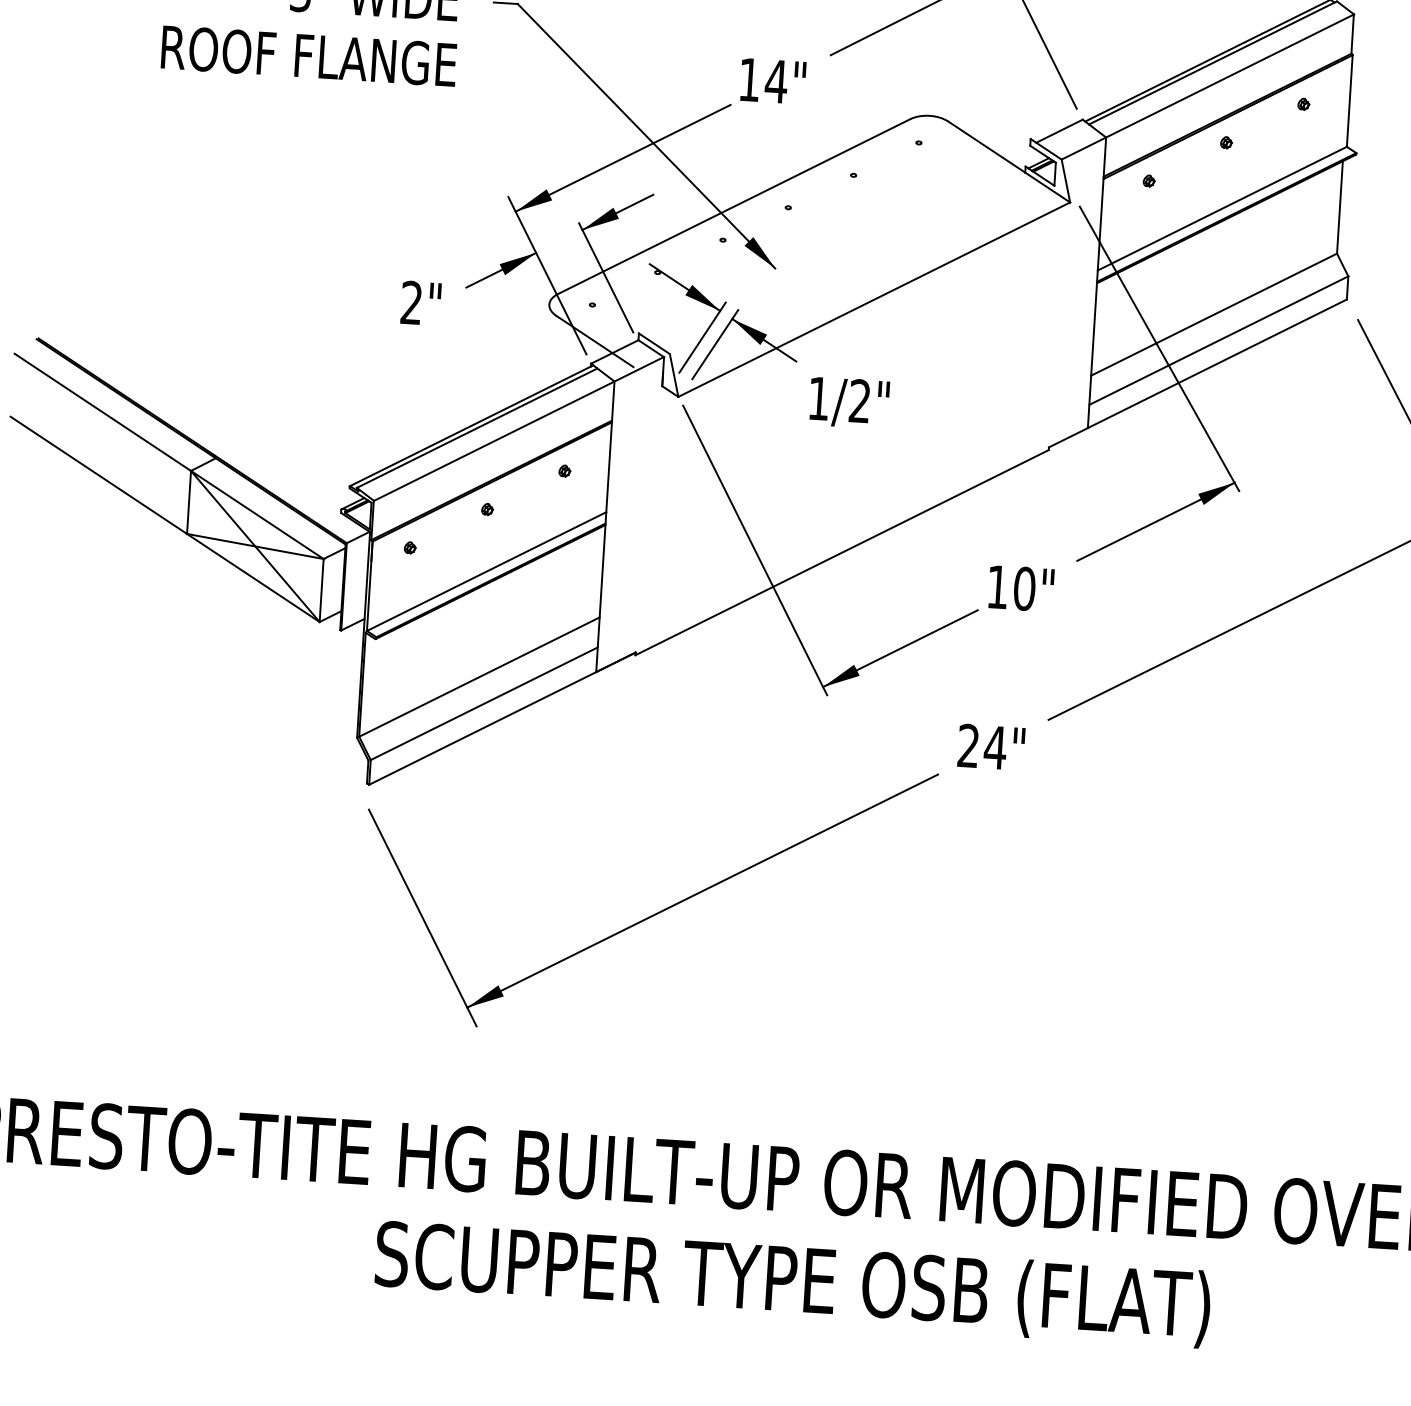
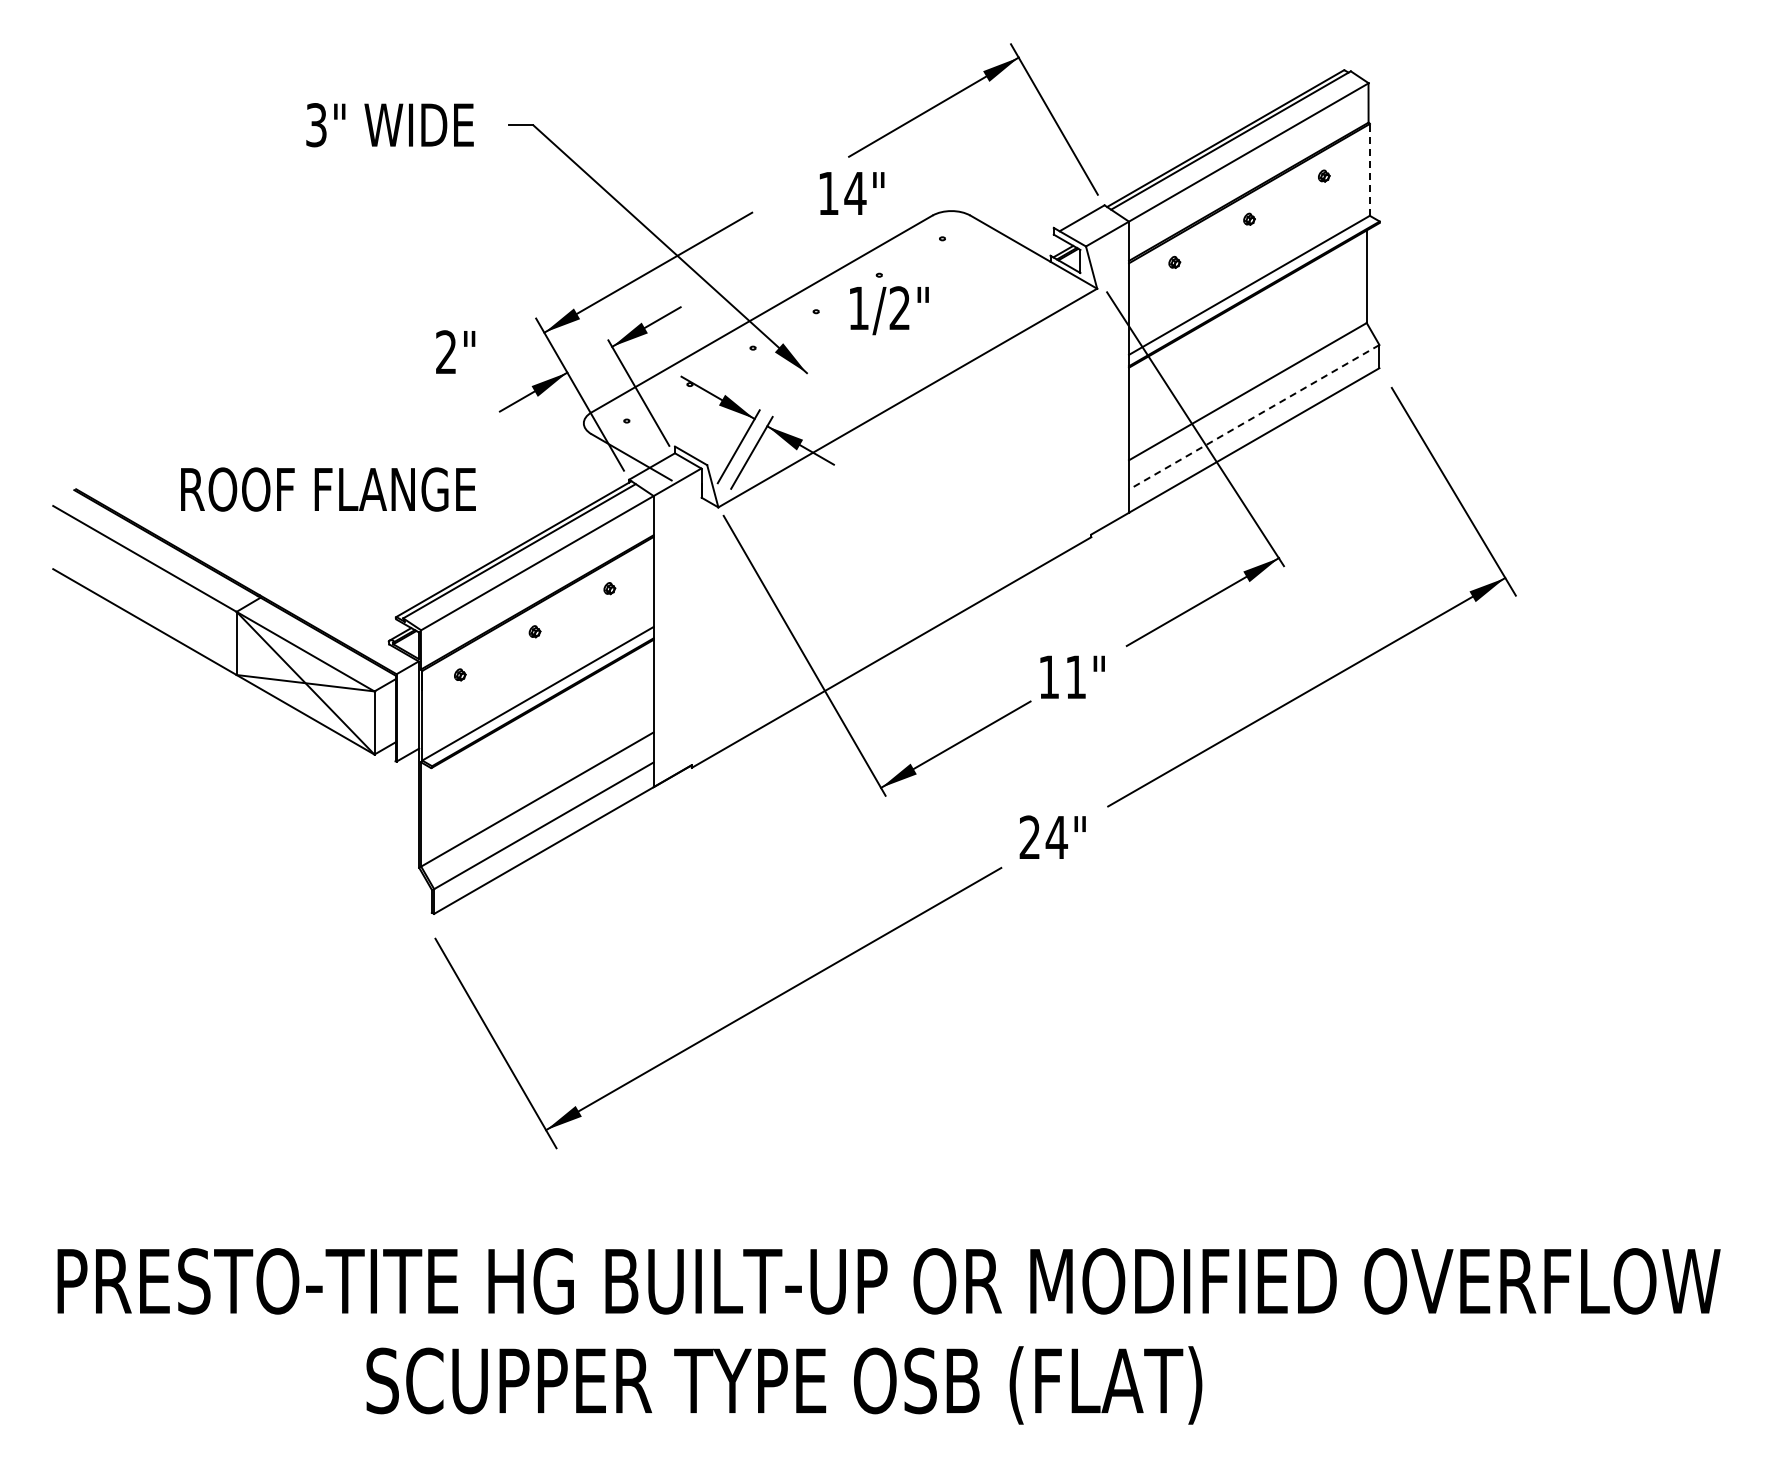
text: (309, 56) -> (328, 489), moved
text: (772, 81) -> (851, 193), moved
line: (1349, 100) -> (1369, 169), solid -> dashed
text: (420, 302) -> (455, 351), moved
line: (1219, 340) -> (1254, 417), solid -> dashed
text: (849, 402) -> (889, 310), moved
text: (1024, 589) -> (1075, 677), 10" -> 11"
text: (793, 1283) -> (784, 1385), moved

